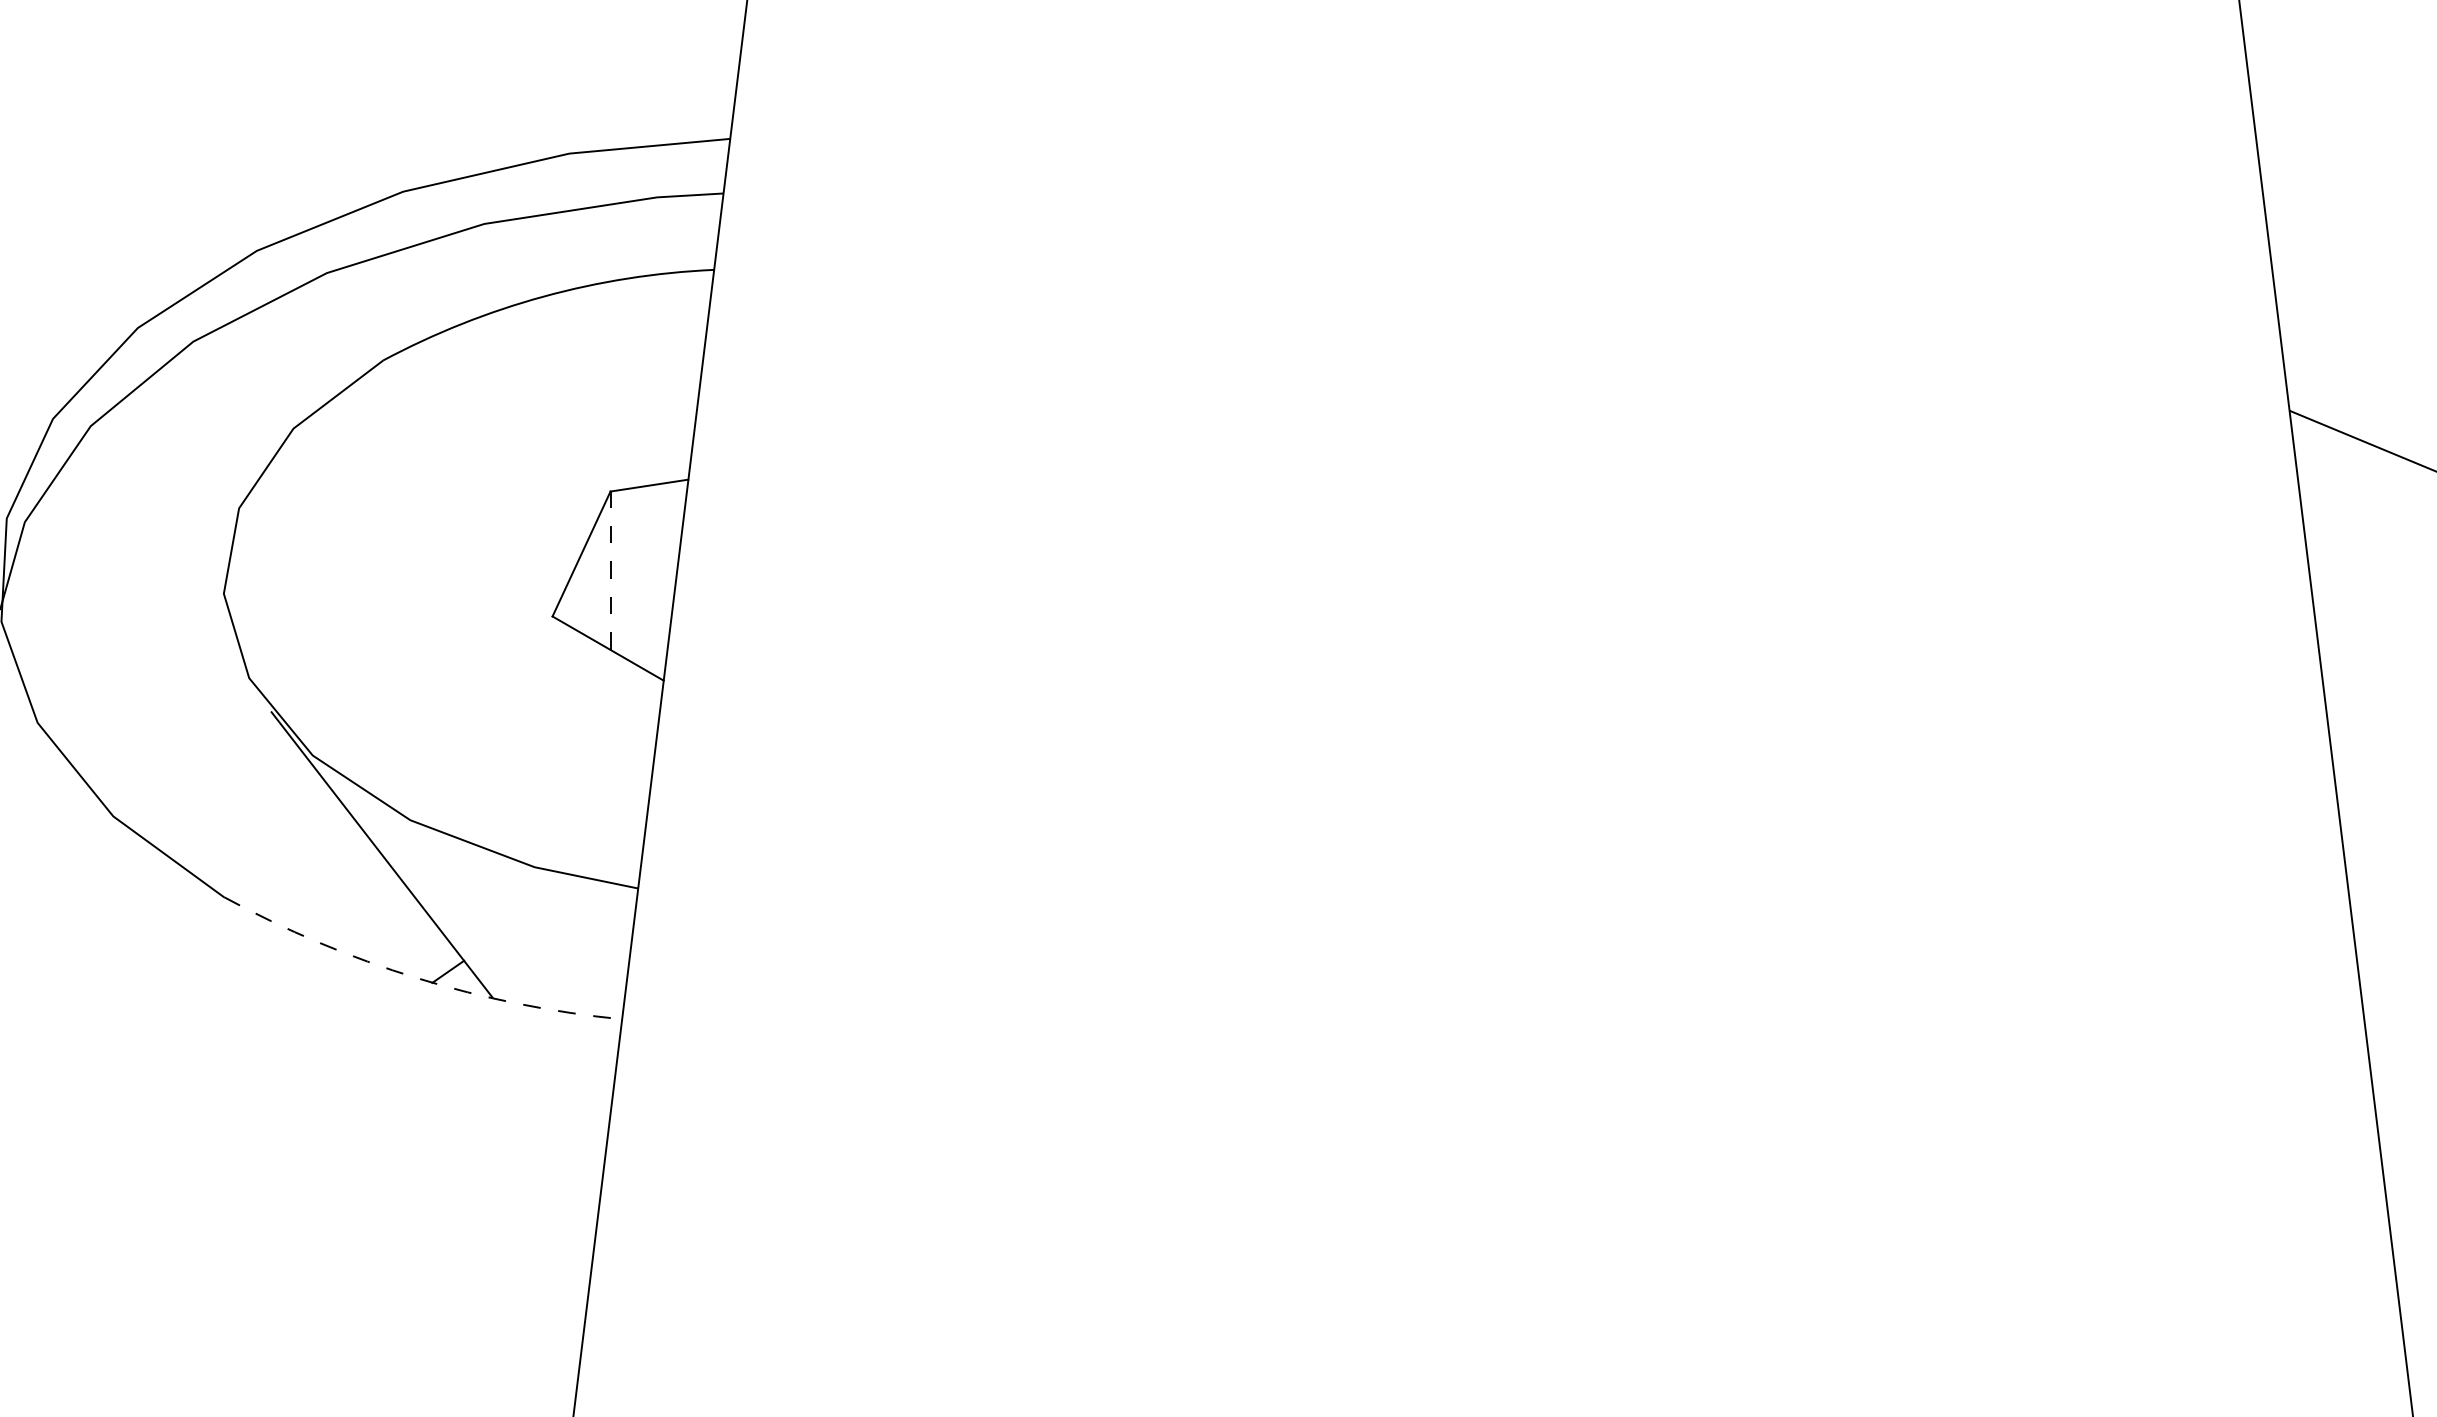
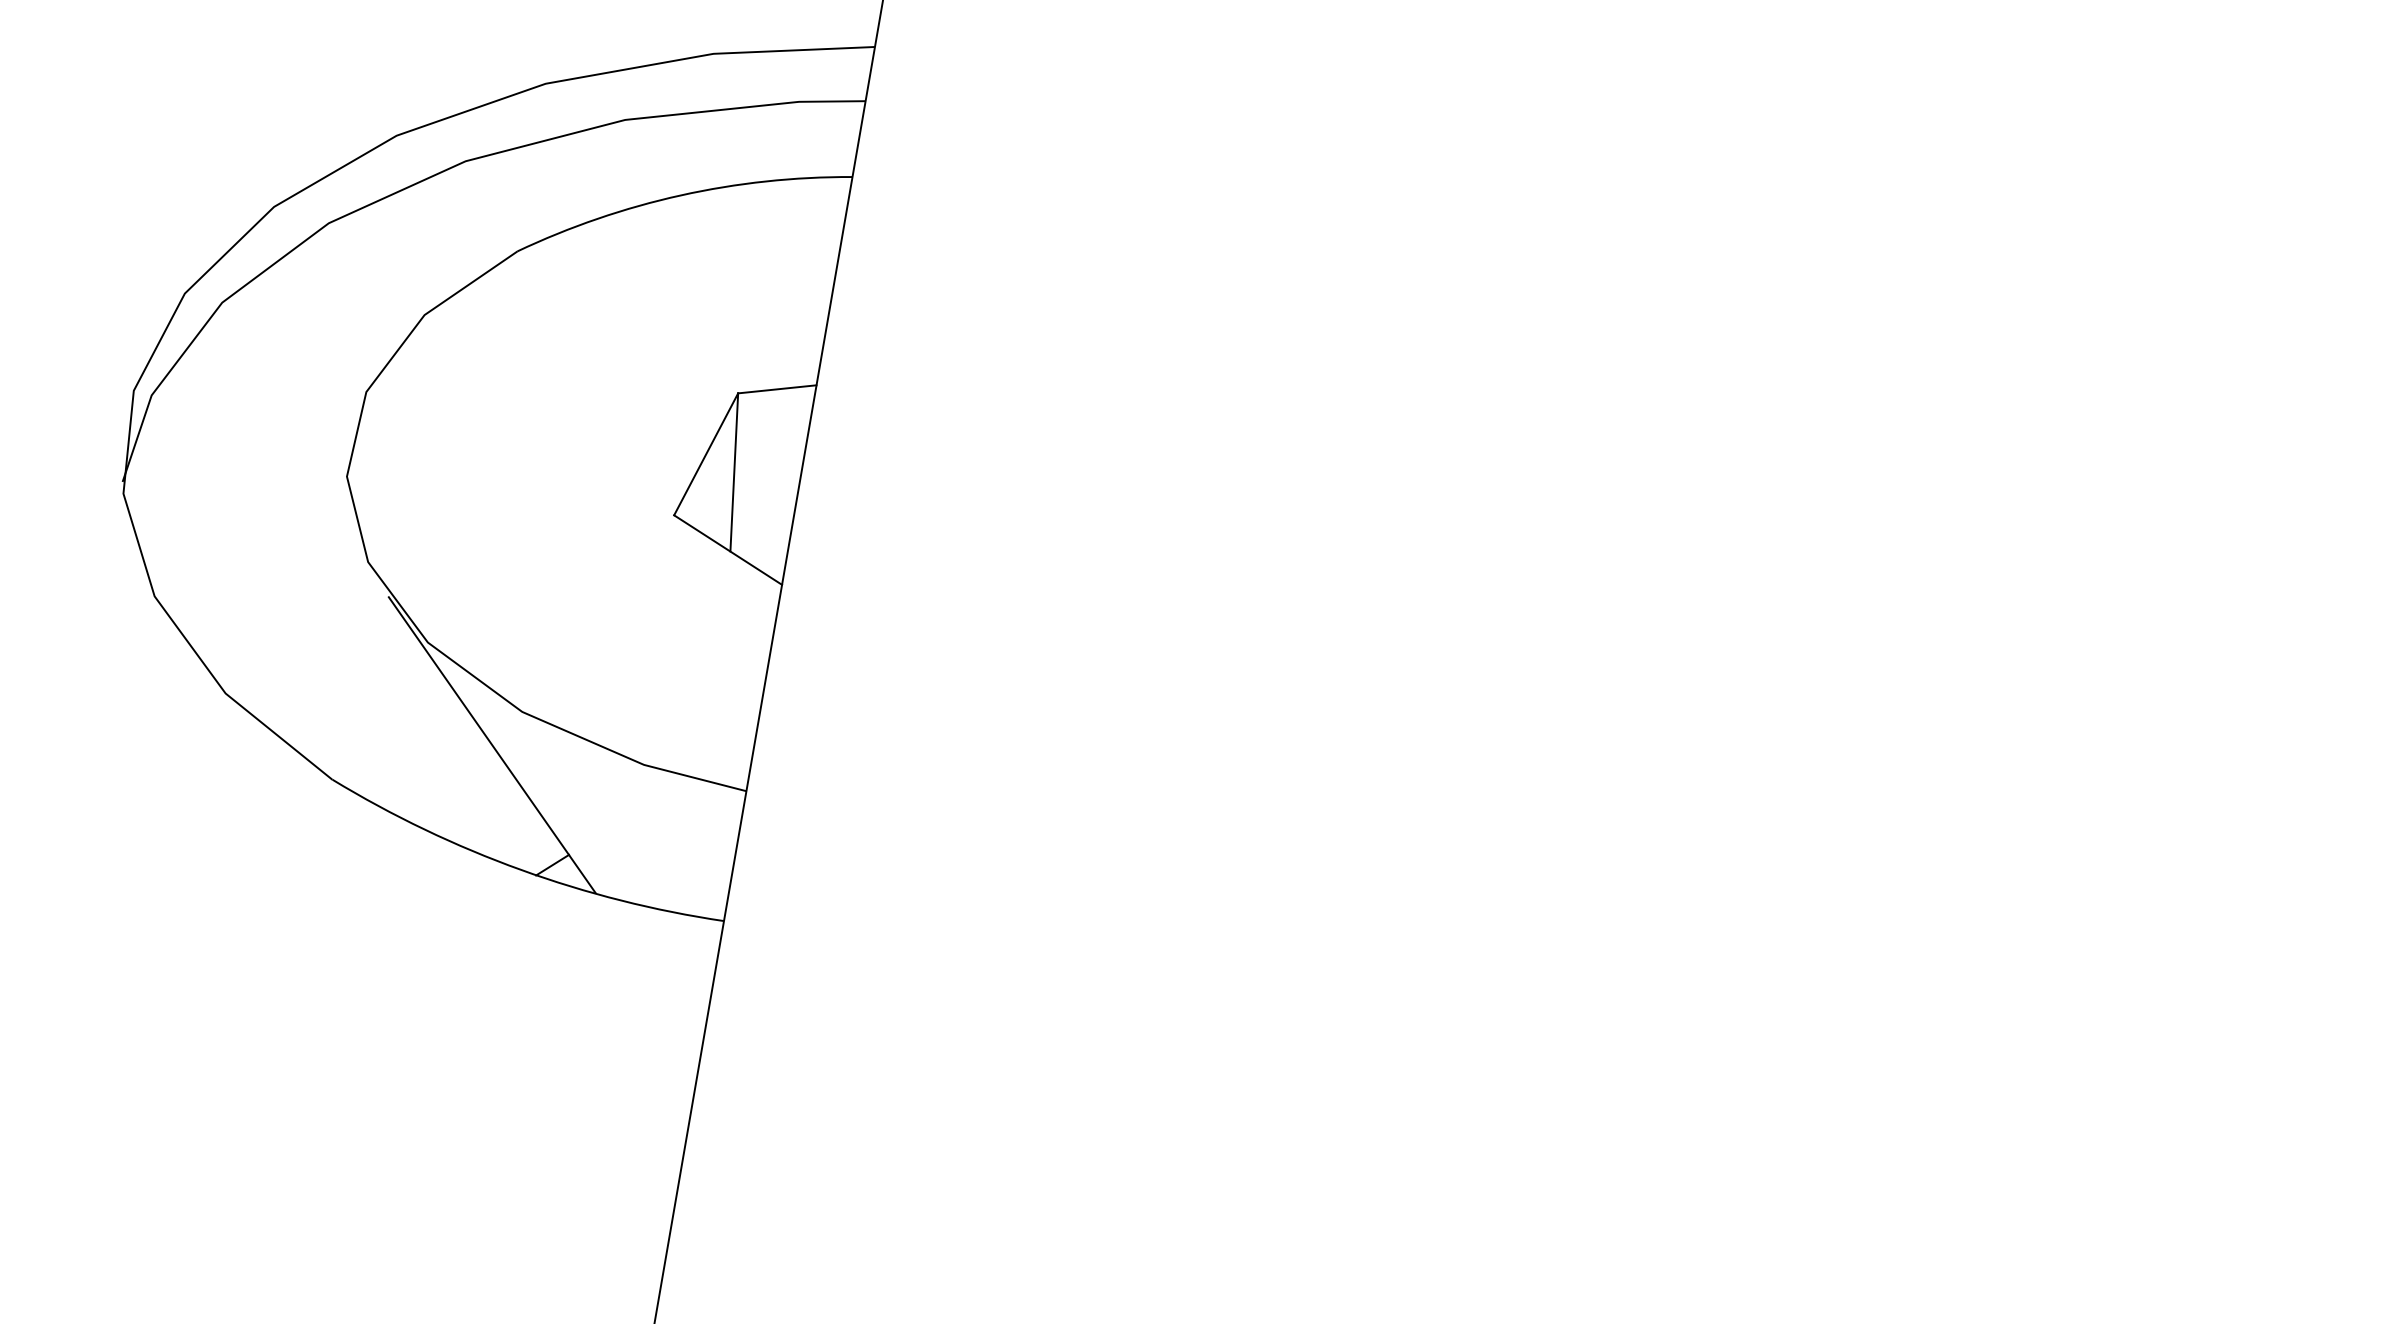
line: (610, 570) -> (734, 472), dashed -> solid
arc: (417, 978) -> (521, 870), dashed -> solid

